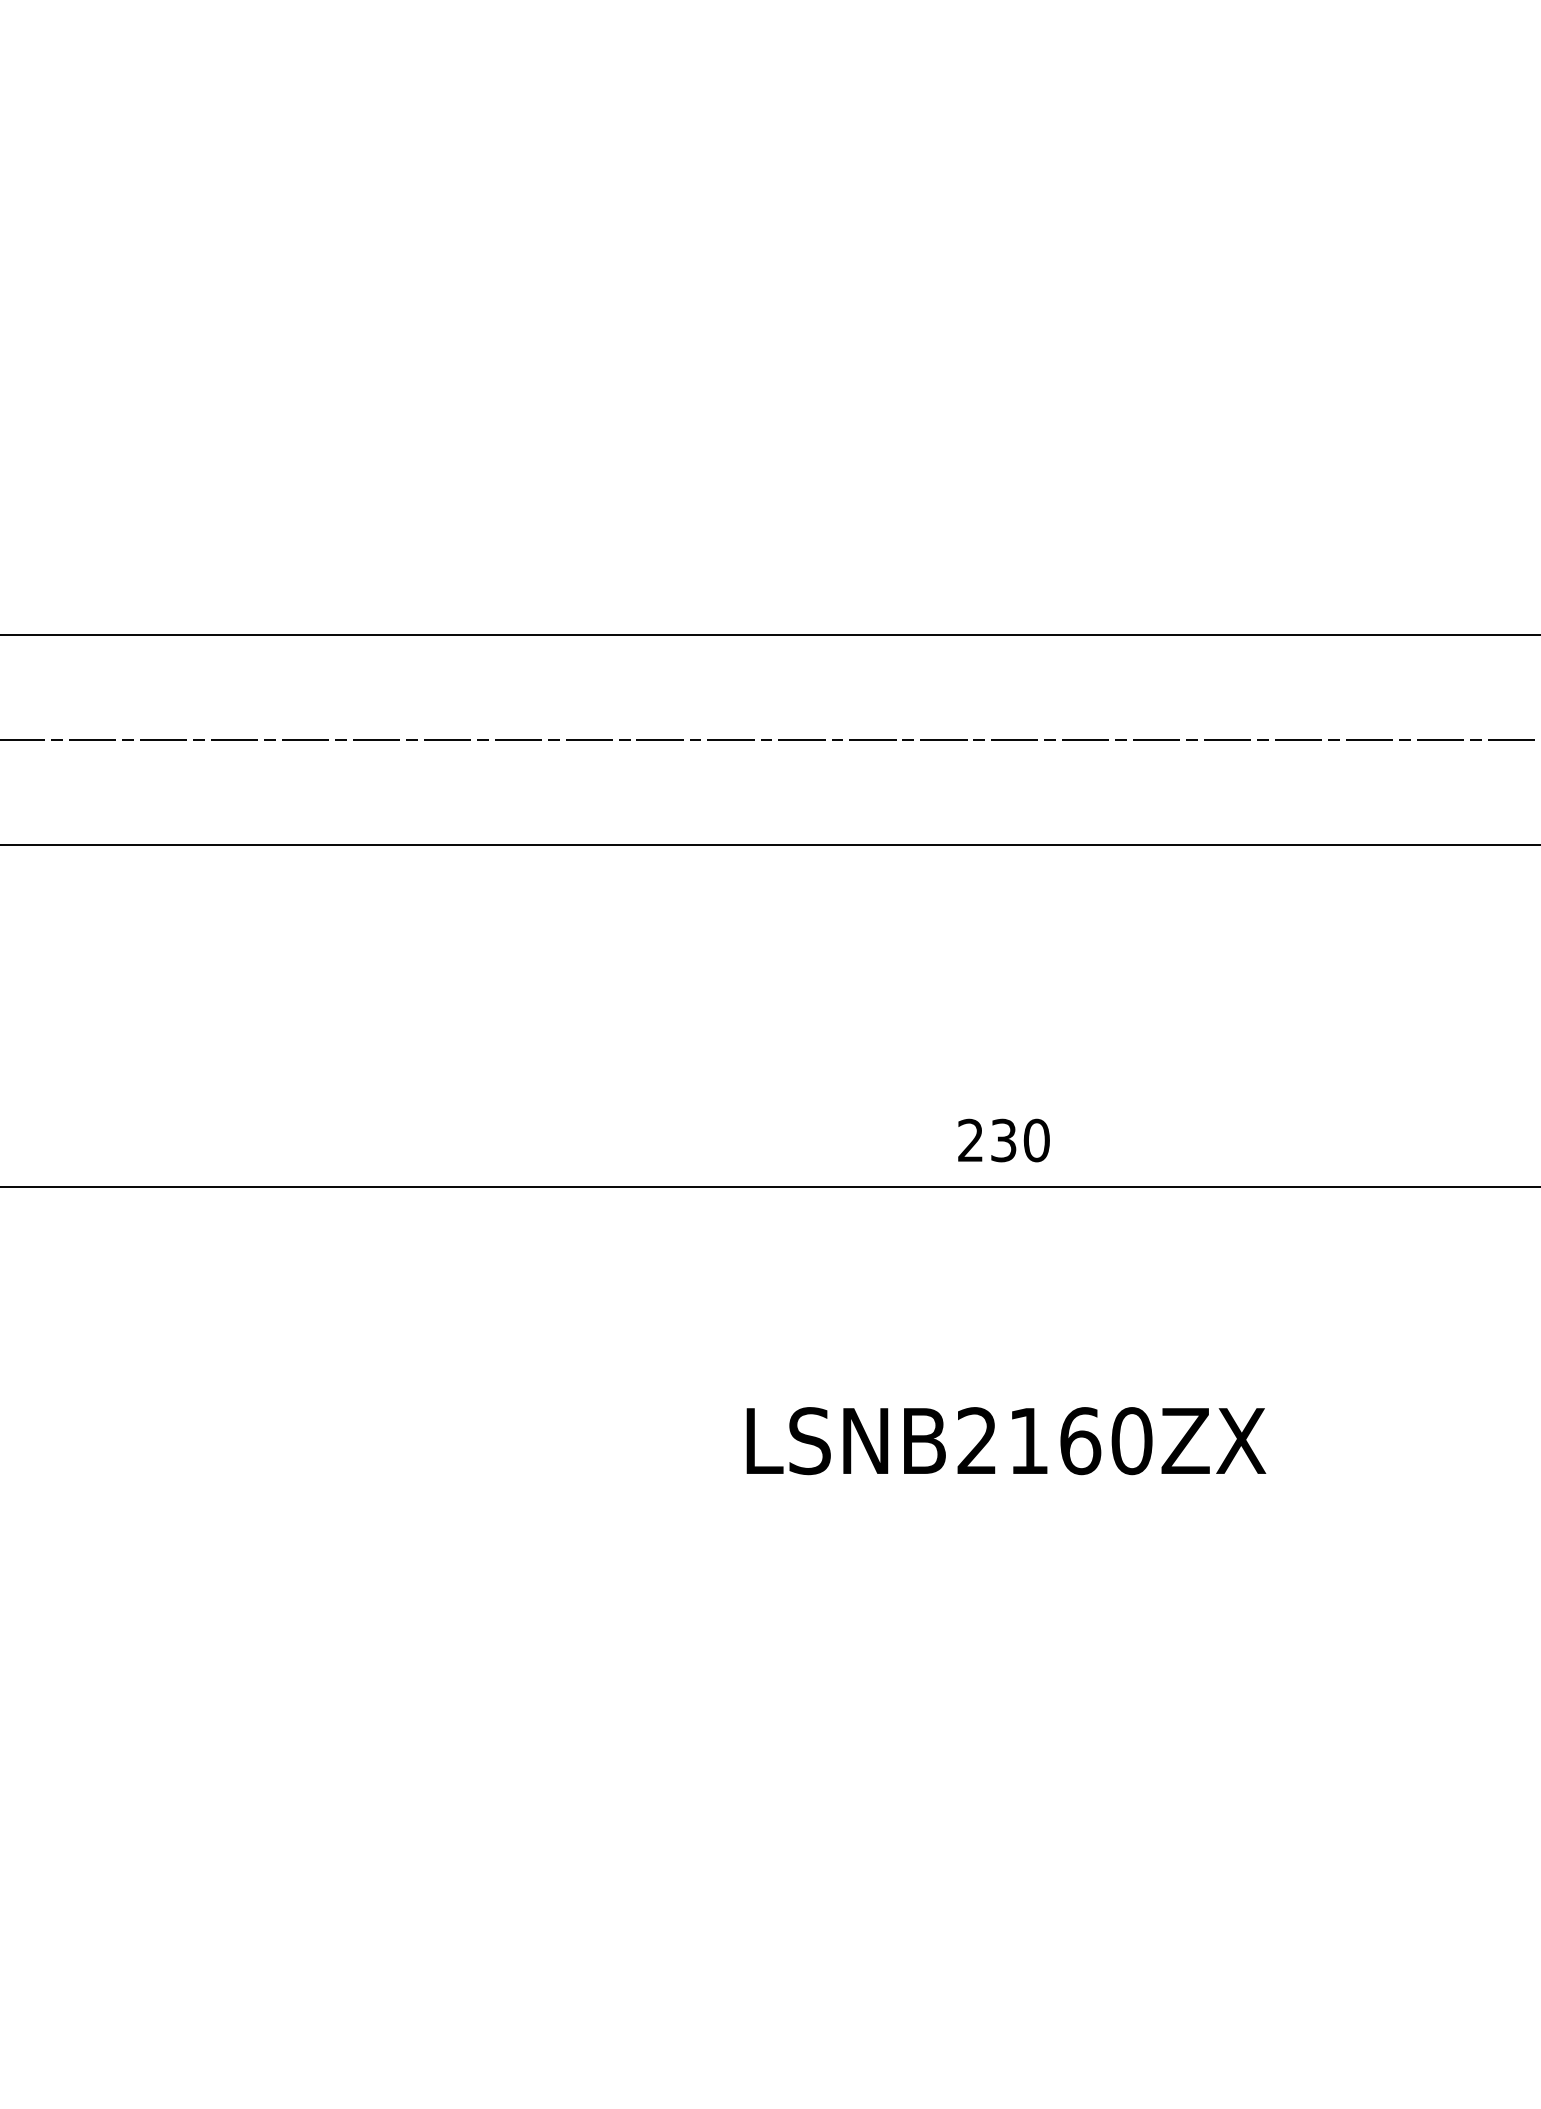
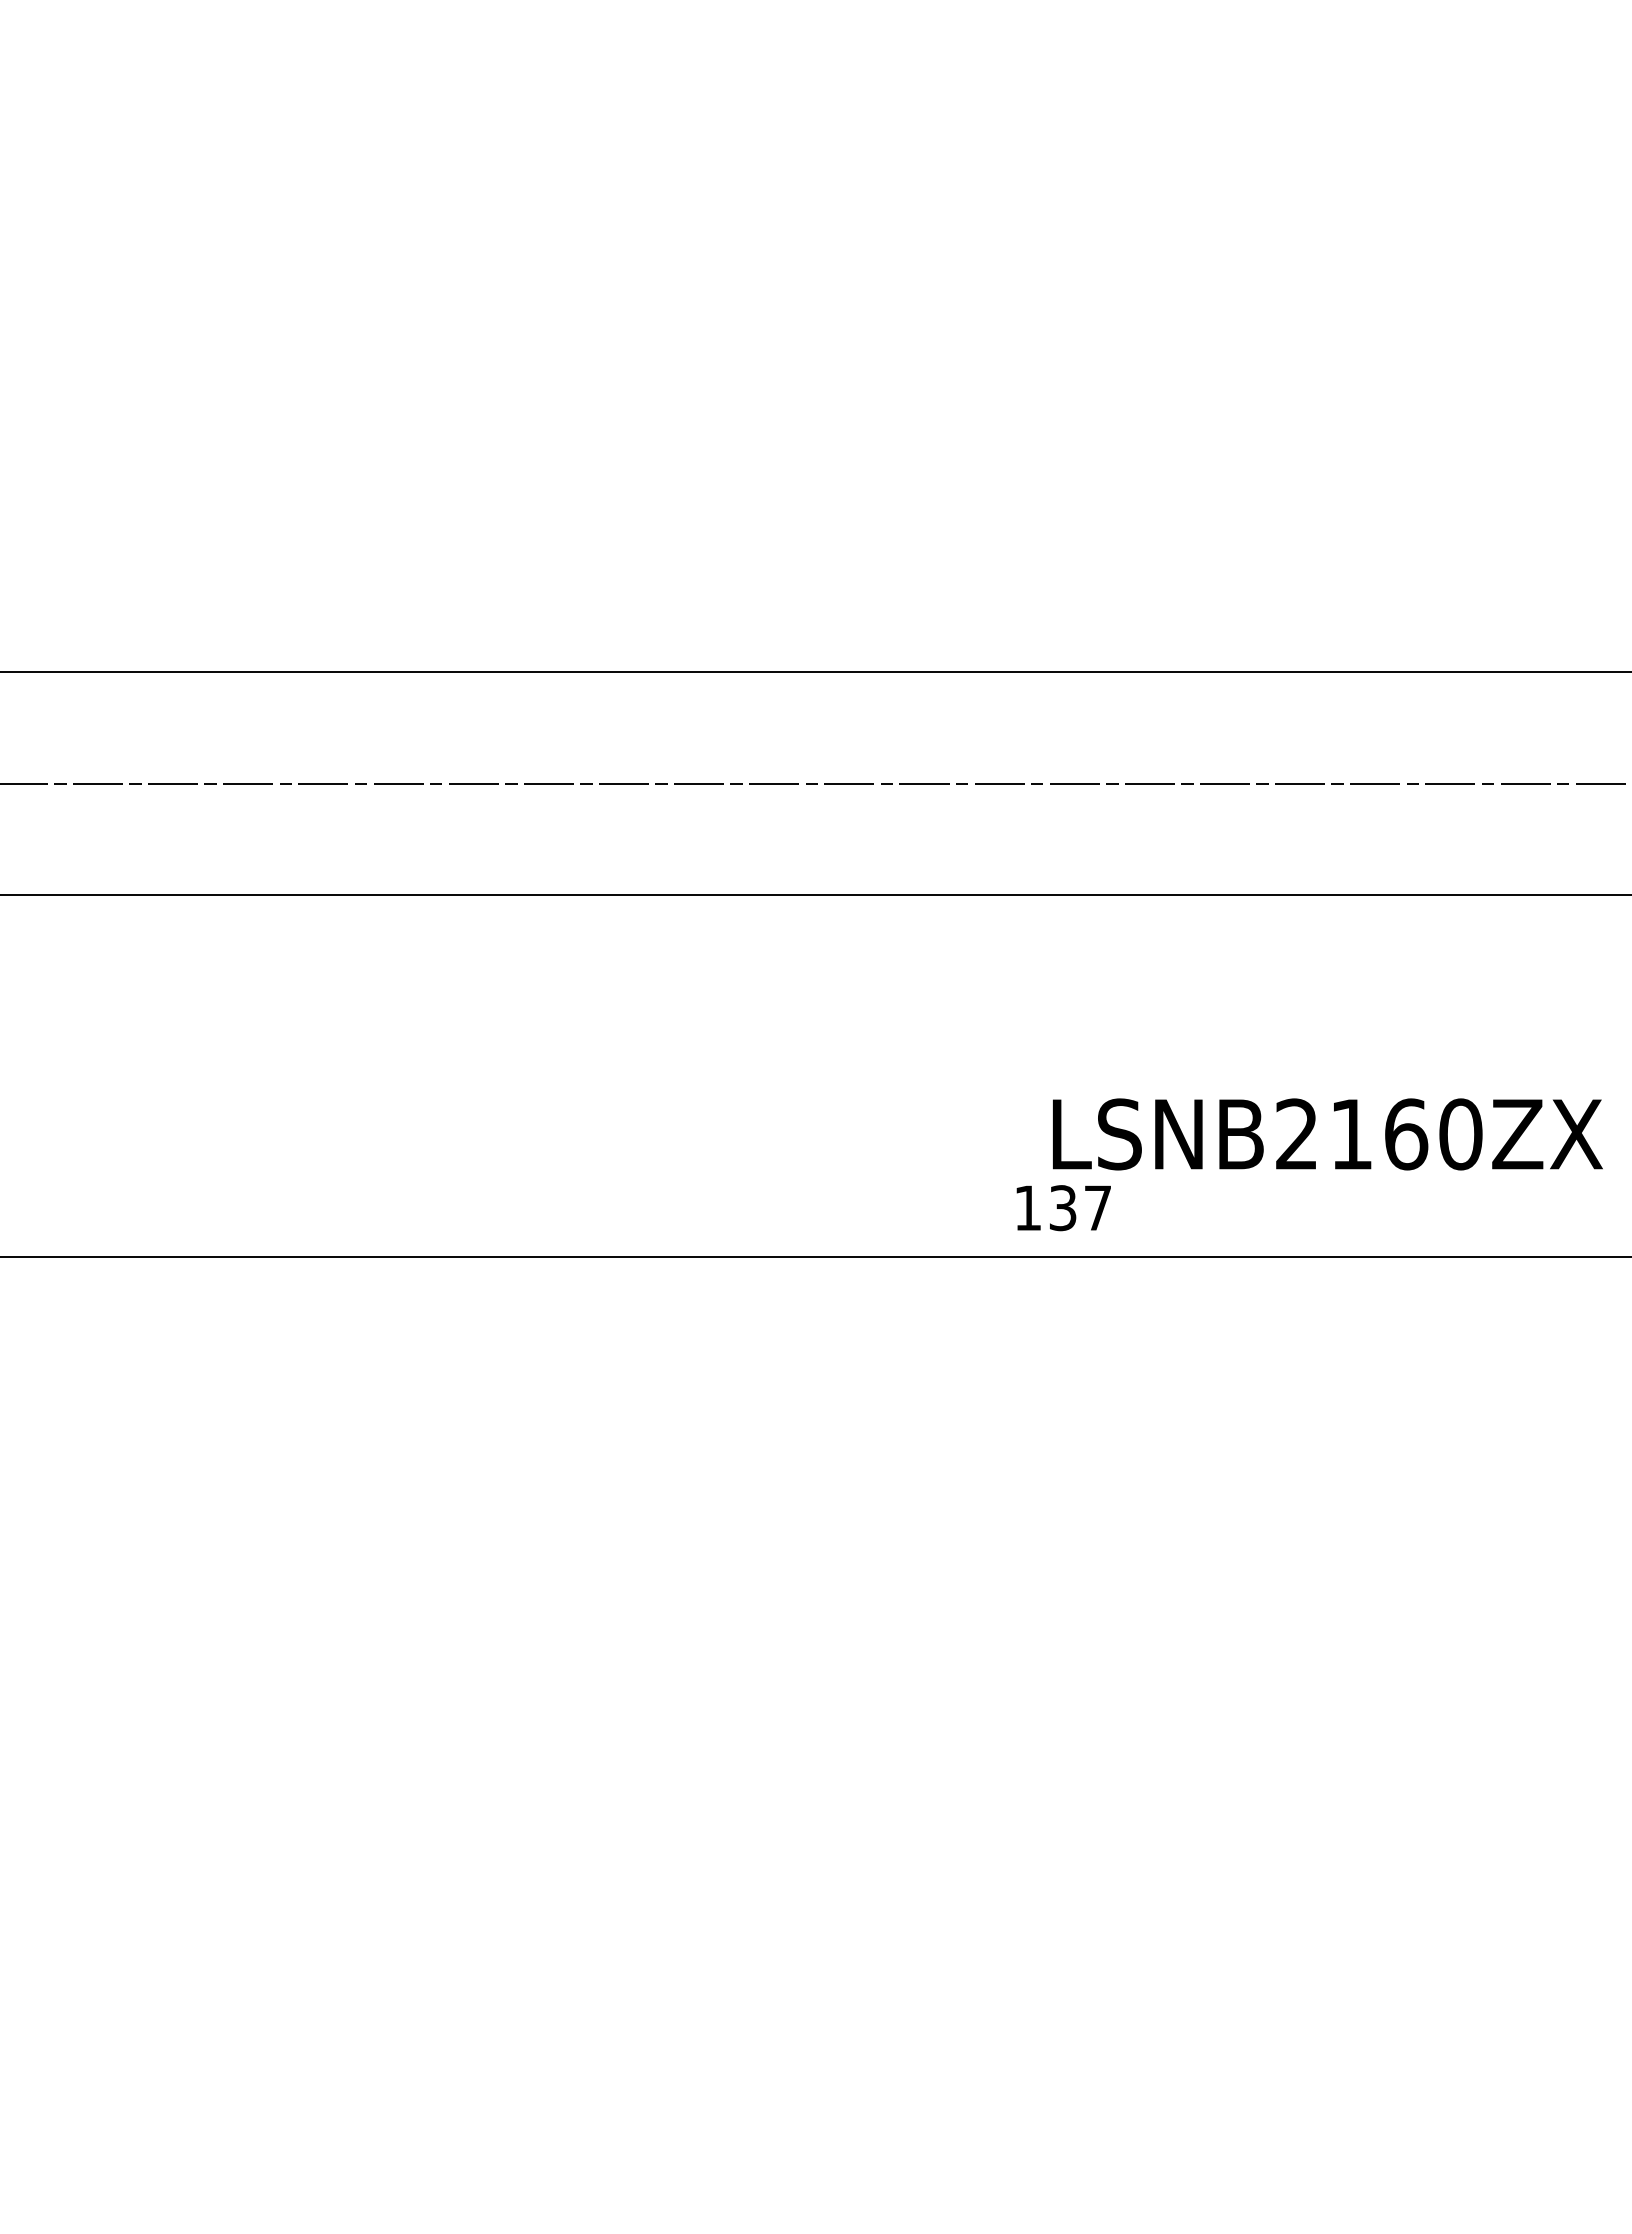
text: (1003, 1140) -> (1062, 1208), 230 -> 137
text: (1006, 1441) -> (1327, 1134), moved

